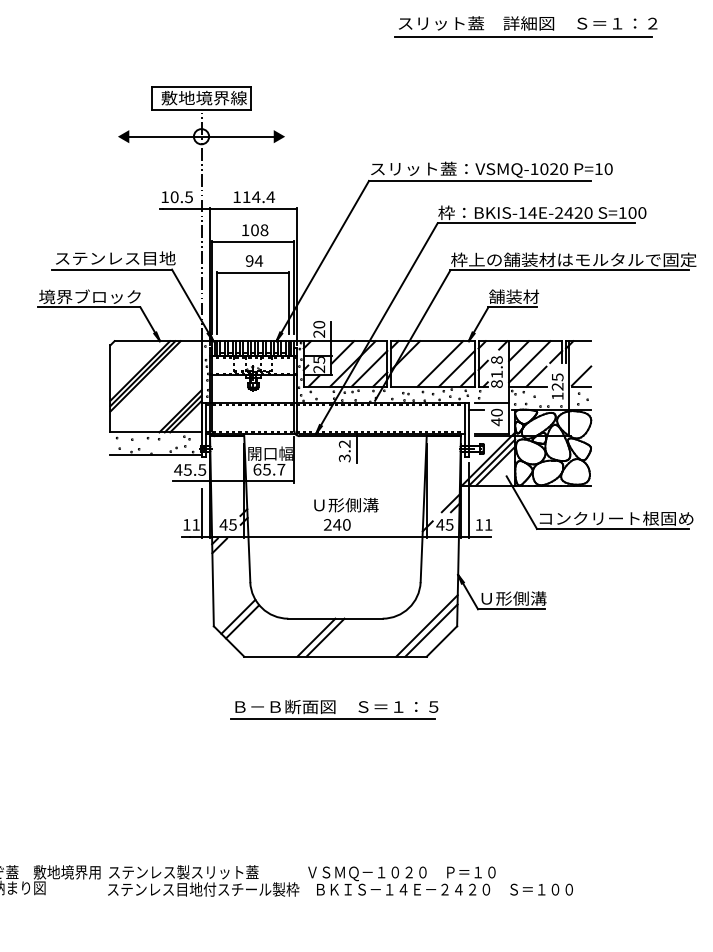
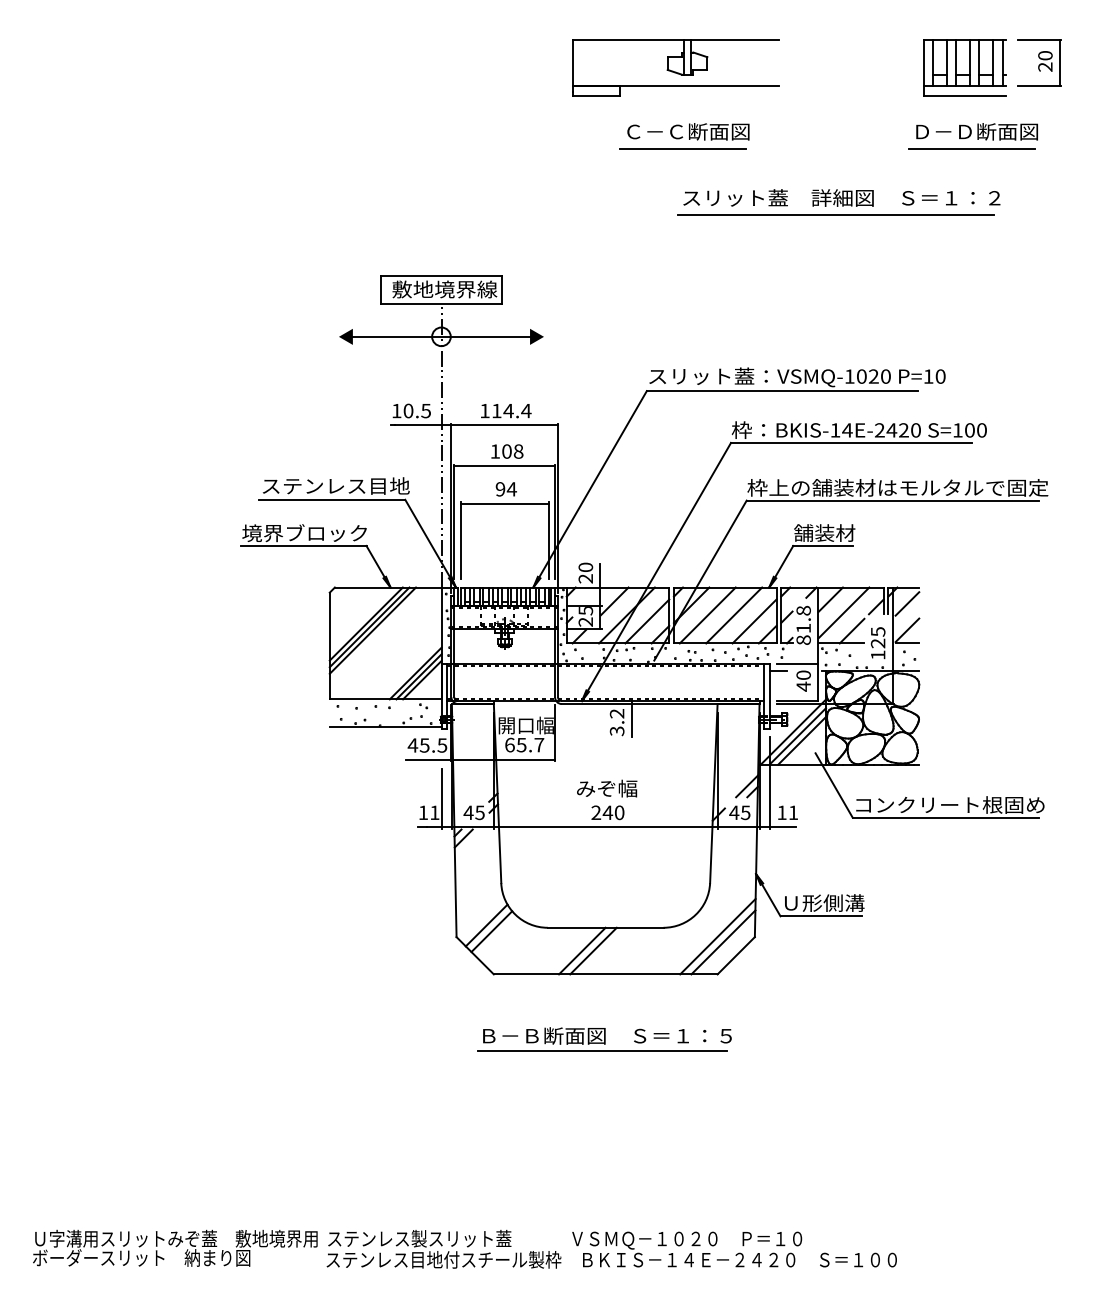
line: (581, 354) -> (907, 603), added
line: (418, 363) -> (707, 615), added
text: (345, 505) -> (617, 788), Ｕ形側溝 -> みぞ幅

